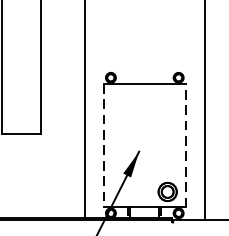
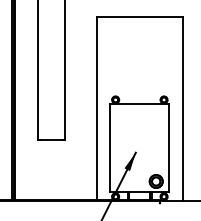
line: (186, 144) -> (169, 147), dashed -> solid
line: (103, 145) -> (110, 148), dashed -> solid

